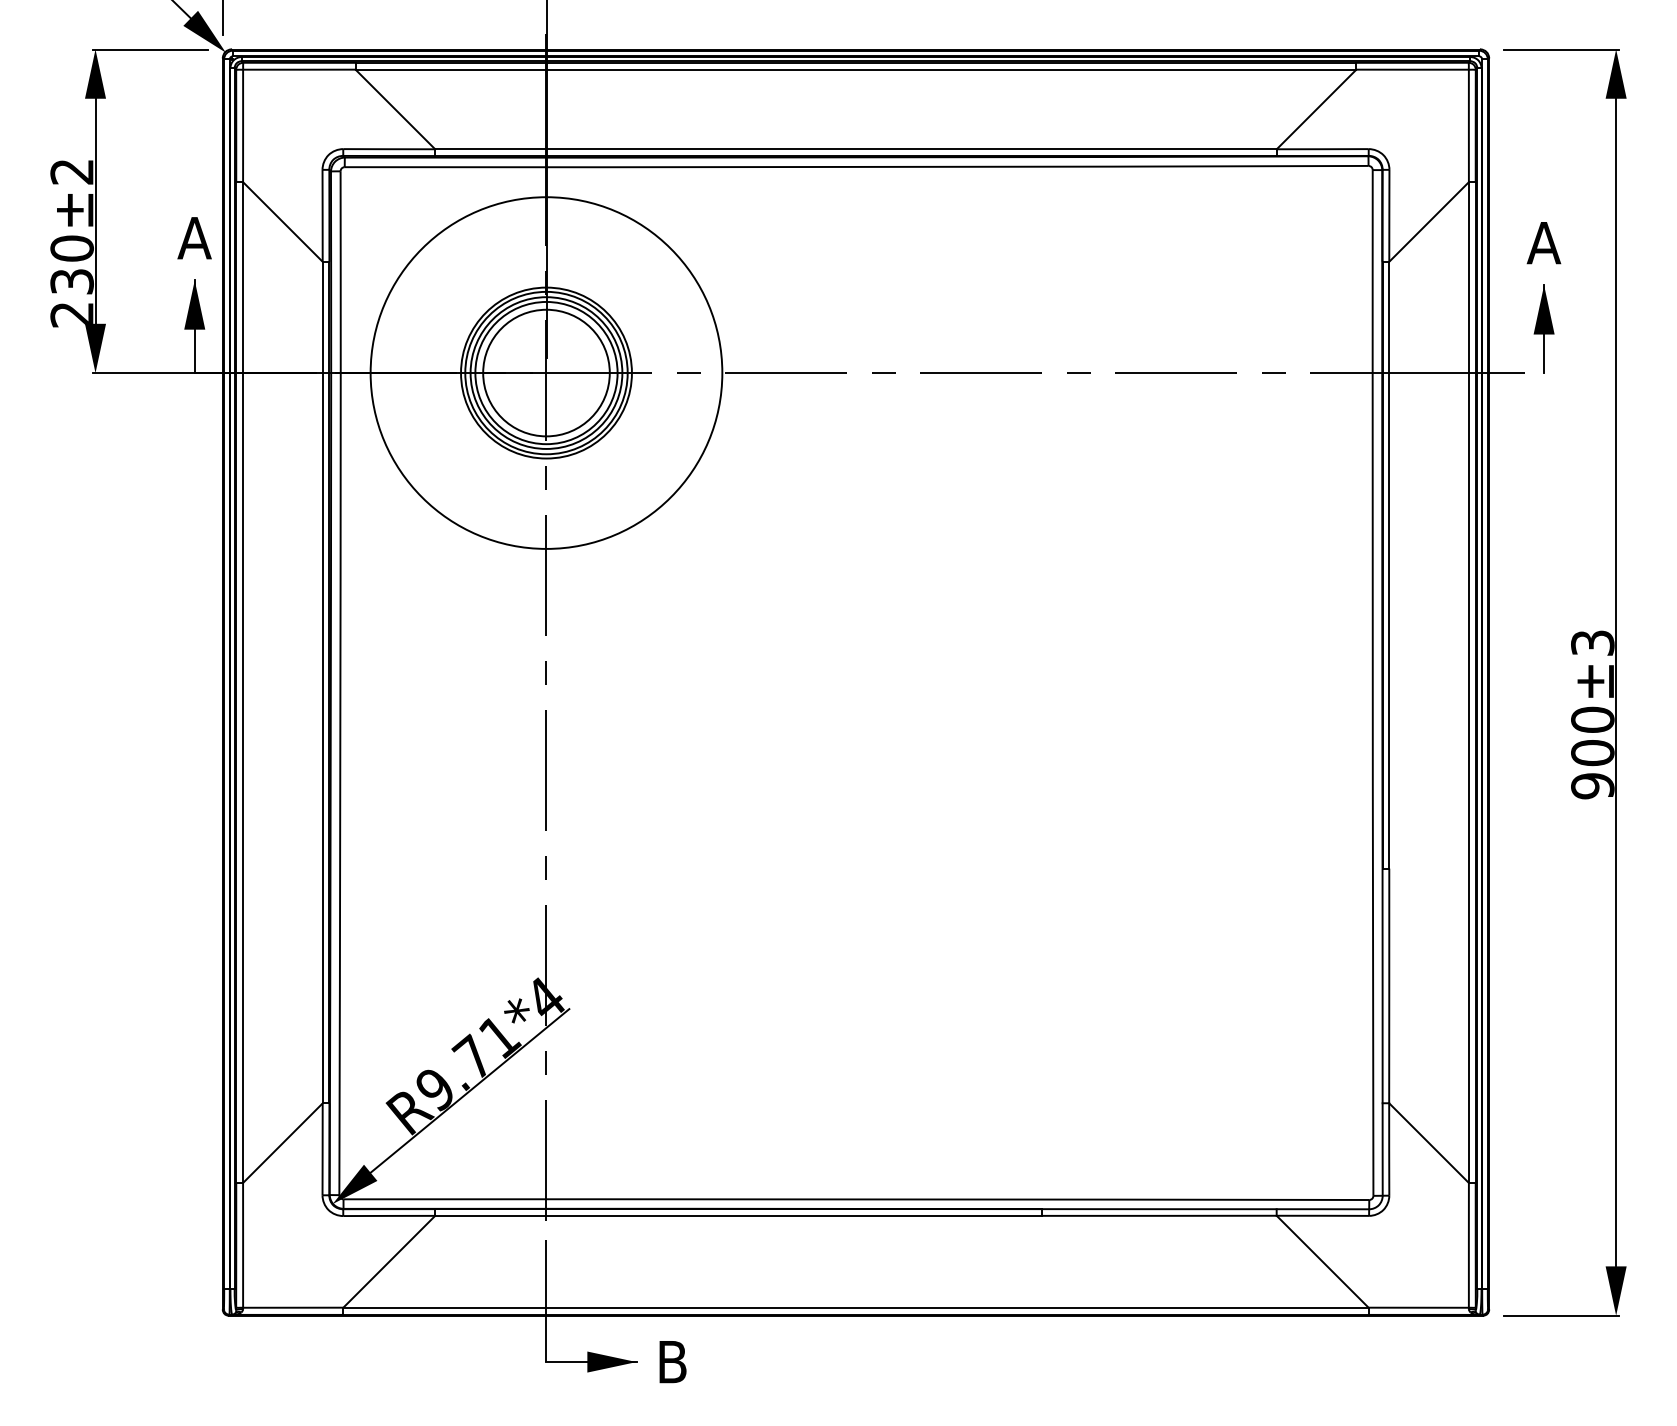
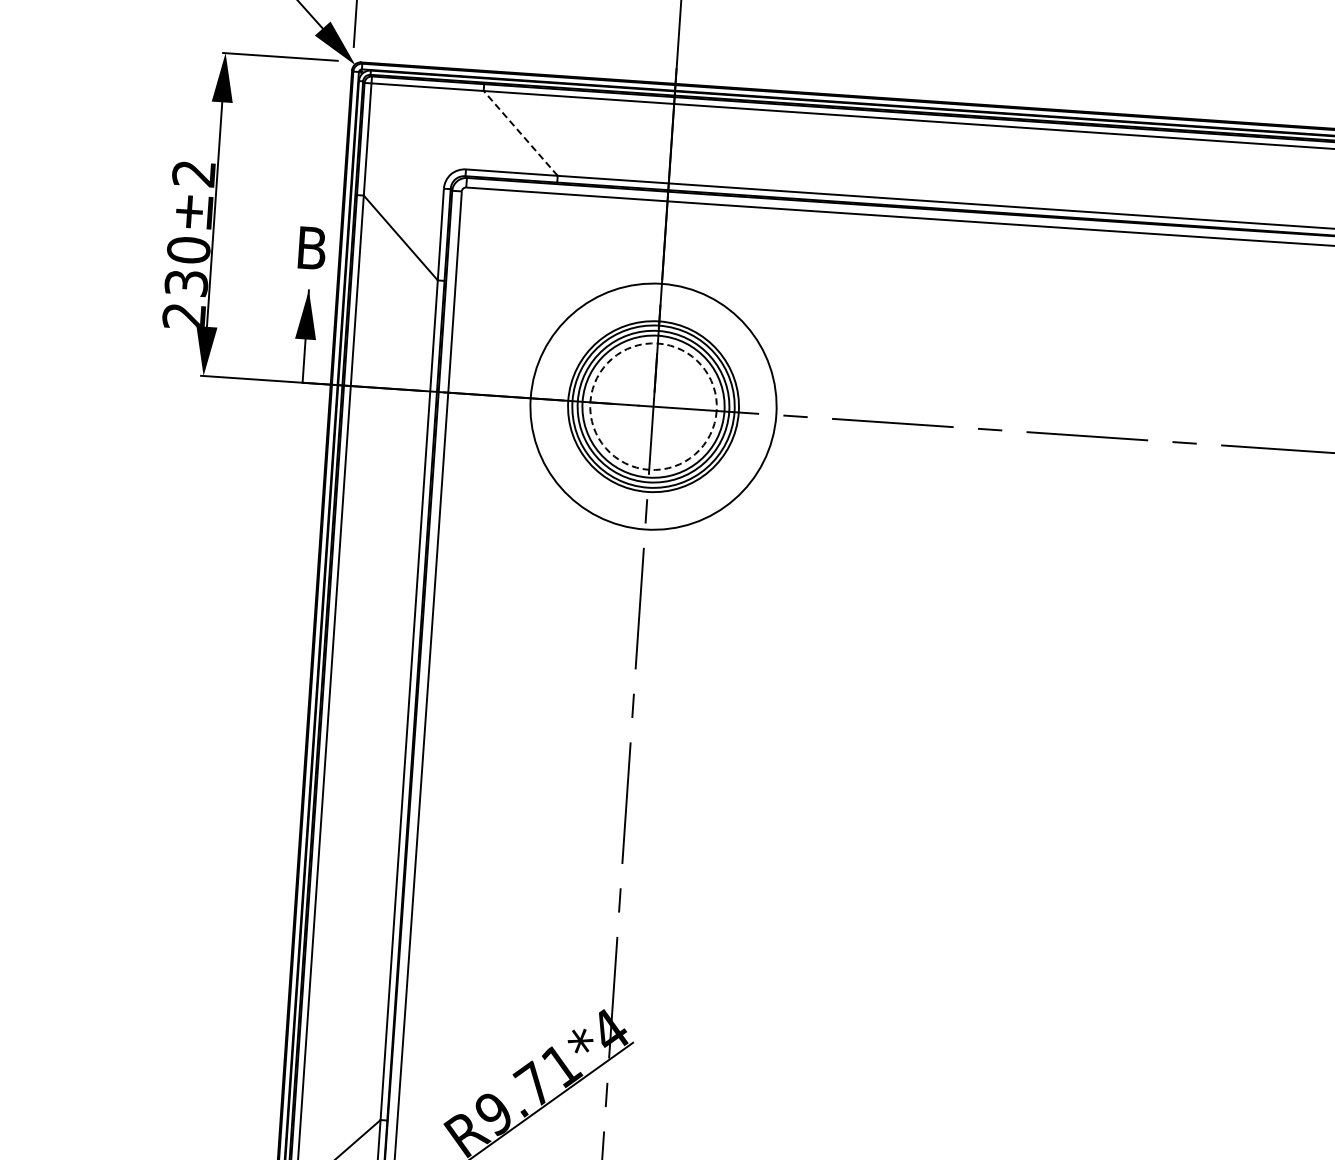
line: (395, 109) -> (520, 133), solid -> dashed
text: (194, 238) -> (311, 248), A -> B
circle: (546, 372) -> (653, 406), size x0.7
circle: (546, 372) -> (653, 406), solid -> dashed

